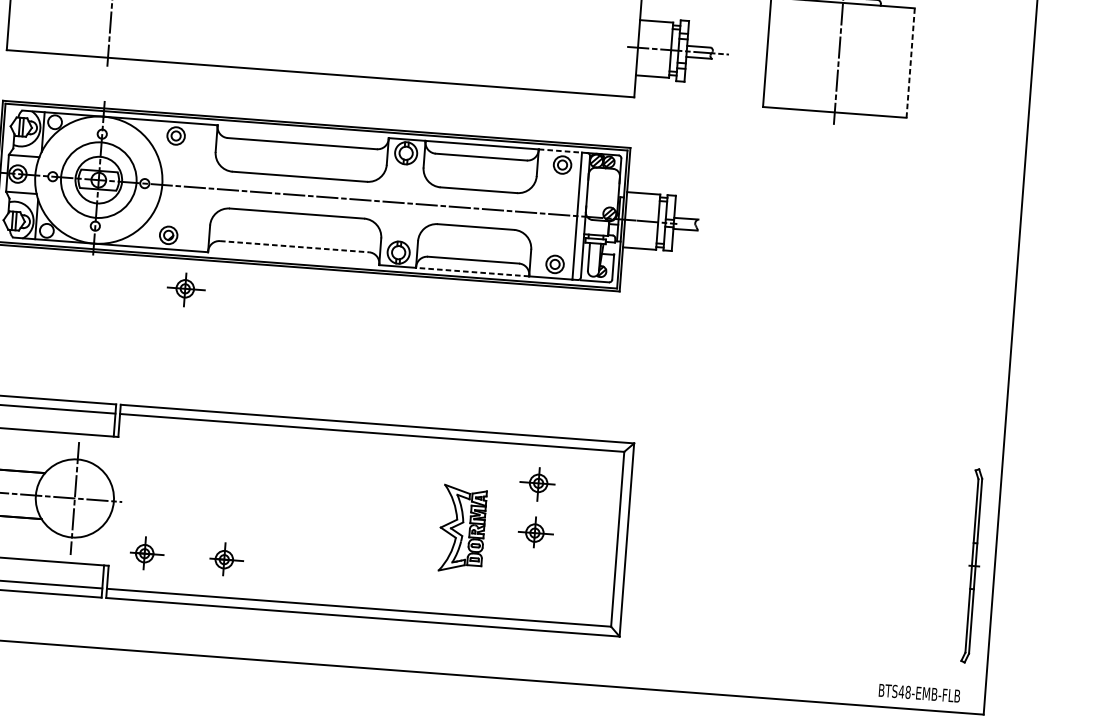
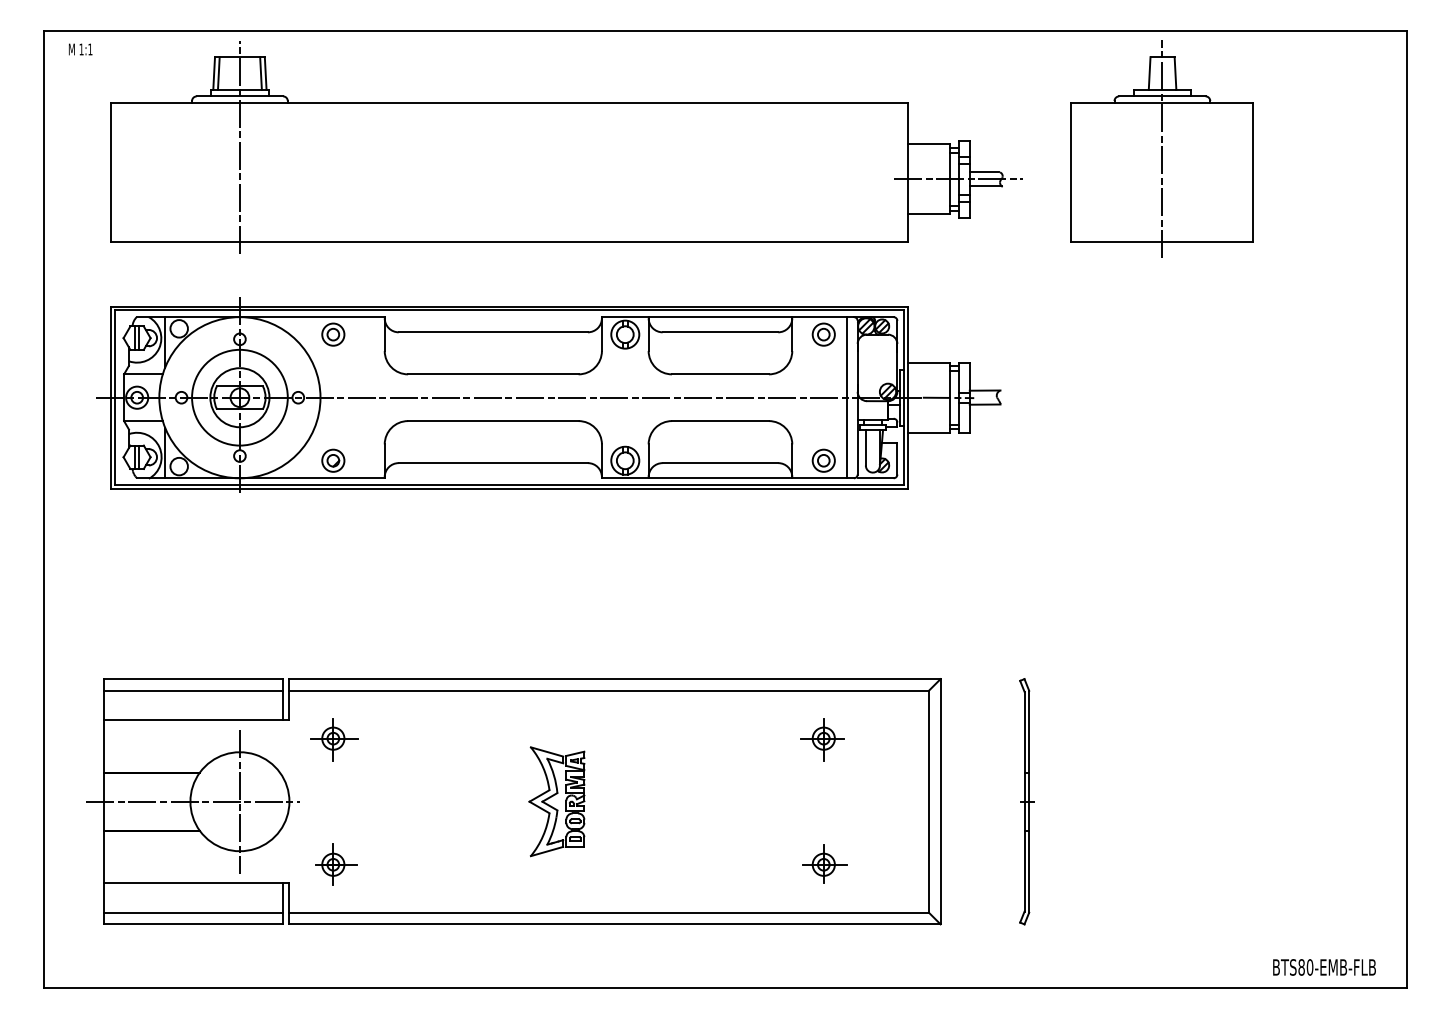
line: (910, 63) -> (1253, 173), dashed -> solid
line: (560, 151) -> (820, 317), dashed -> solid
line: (294, 247) -> (493, 463), dashed -> solid
line: (472, 272) -> (720, 478), dashed -> solid
part: (186, 289) -> (334, 739), moved
part: (462, 528) -> (556, 801), moved
part: (535, 532) -> (824, 863), moved
part: (226, 559) -> (437, 864), removed
part: (973, 565) -> (1026, 801), moved
text: (904, 692) -> (1305, 967), BTS48-EMB-FLB -> BTS80-EMB-FLB

